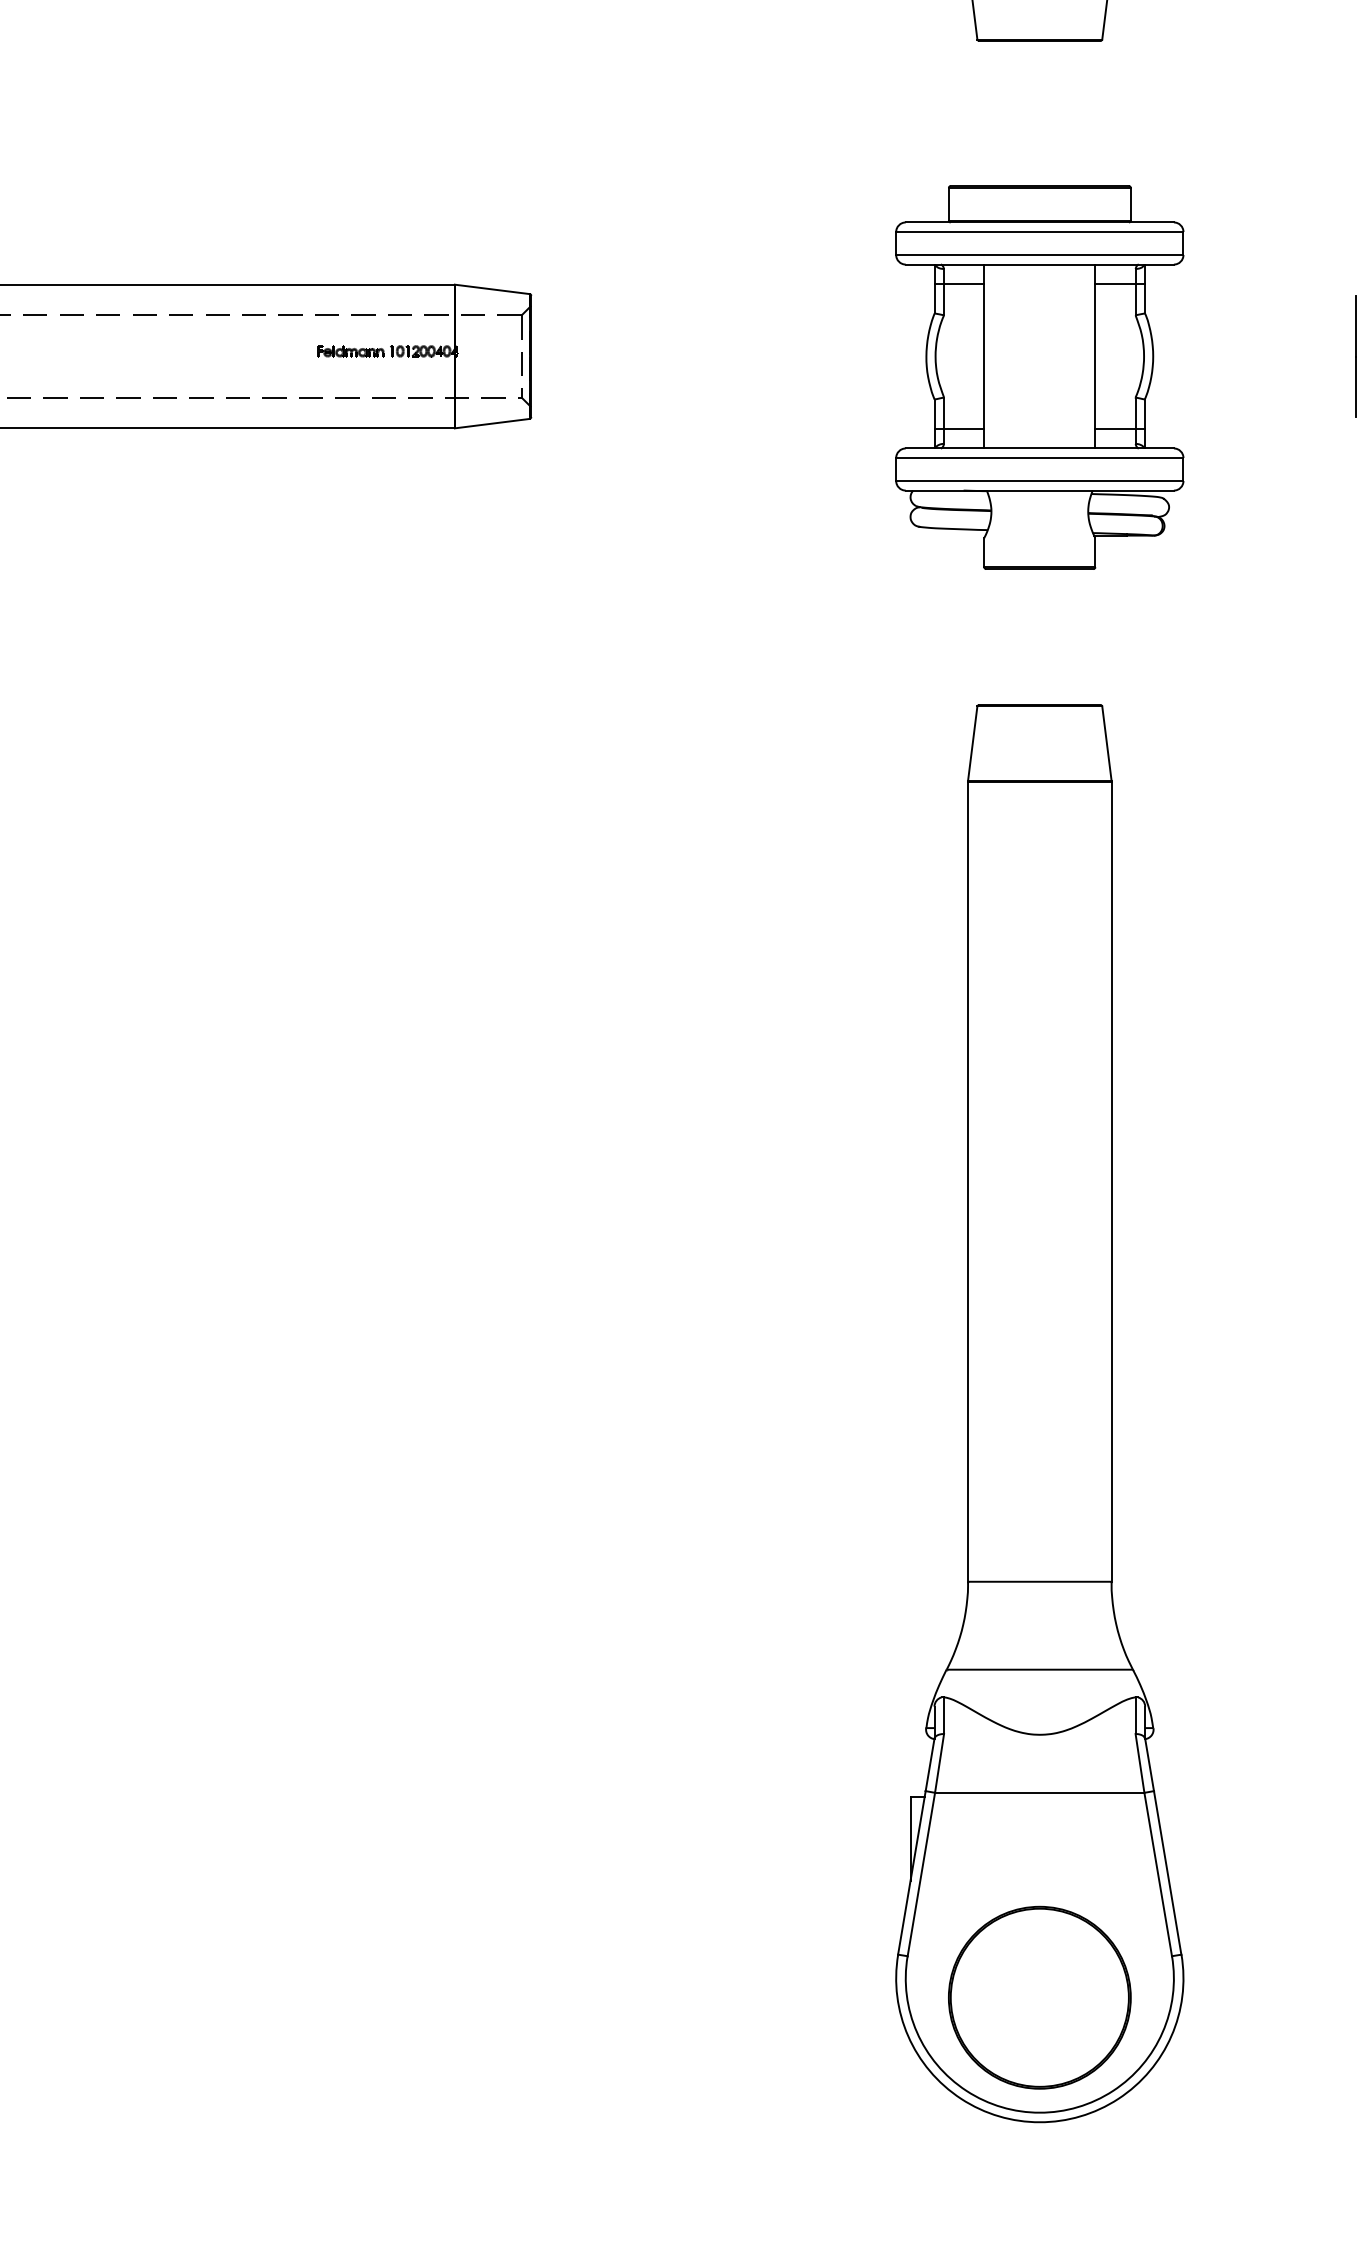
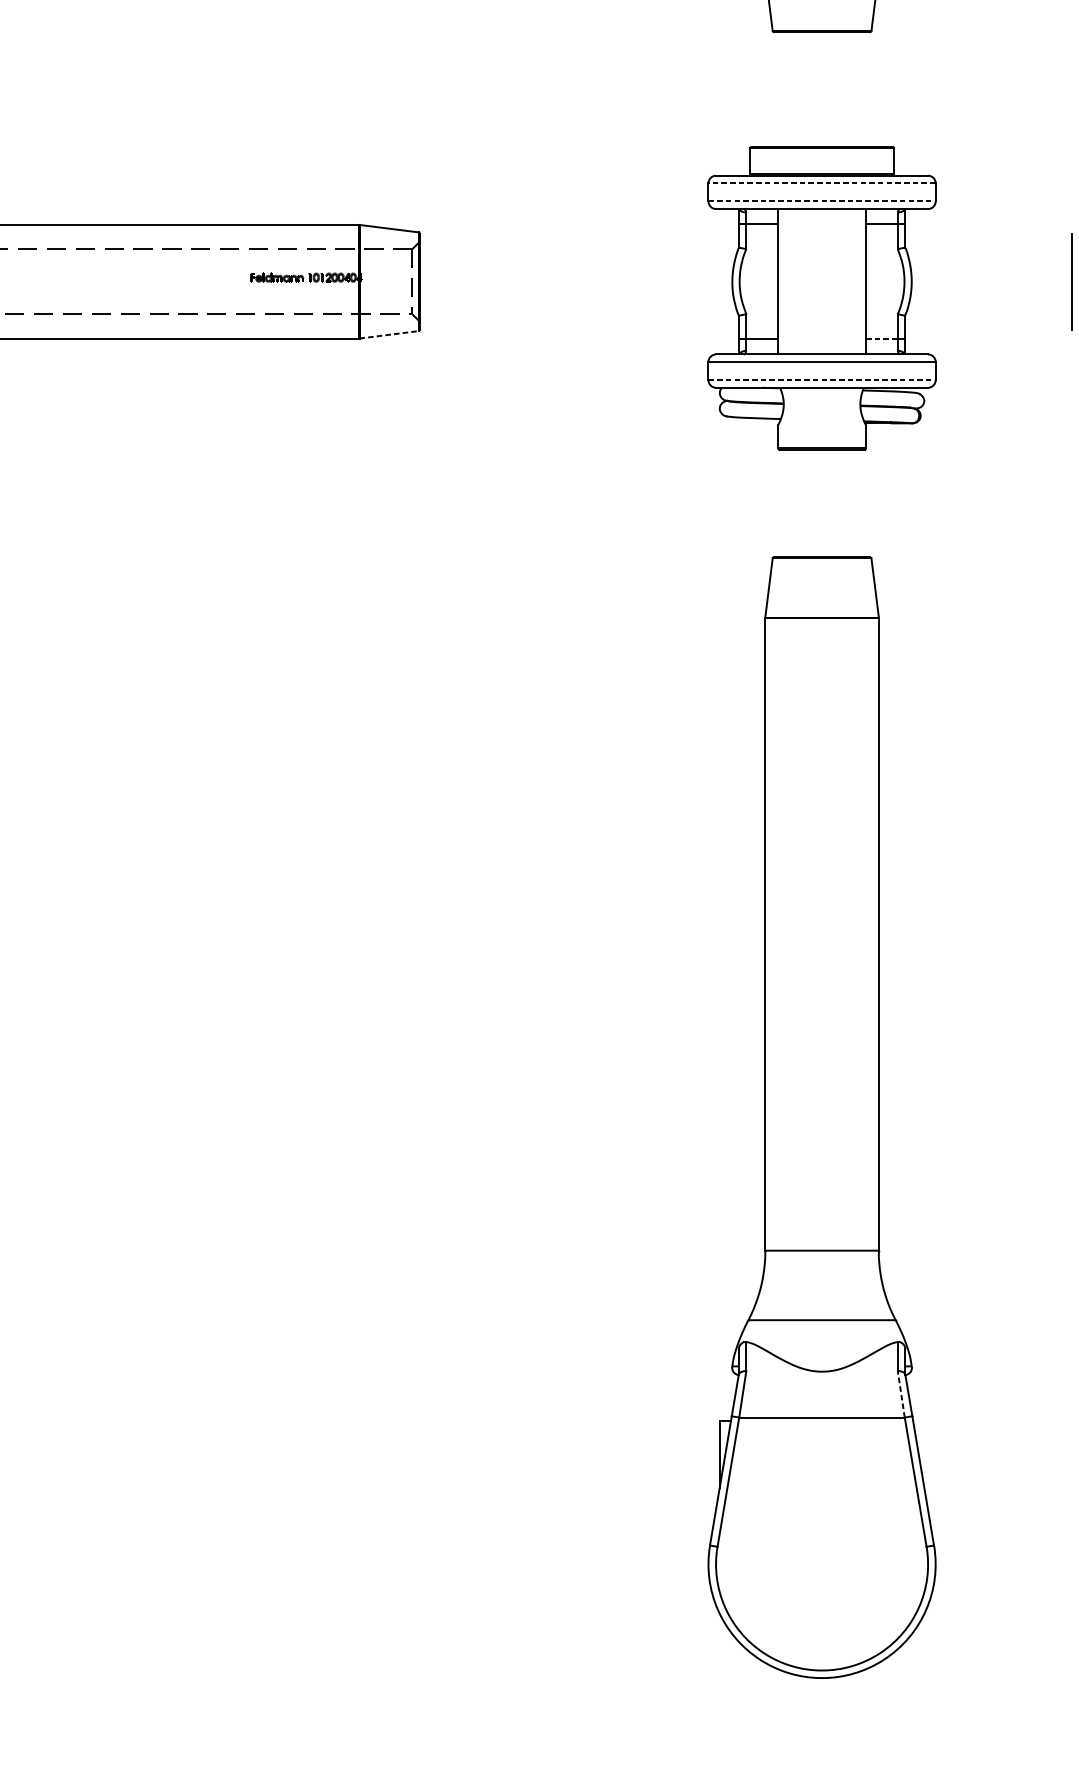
line: (1039, 232) -> (821, 183), solid -> dashed
line: (1039, 255) -> (821, 201), solid -> dashed
line: (492, 423) -> (389, 334), solid -> dashed
line: (1115, 429) -> (881, 339), solid -> dashed
line: (1039, 481) -> (821, 380), solid -> dashed
line: (1140, 1763) -> (901, 1394), solid -> dashed
part: (1039, 1997) -> (821, 1579), removed

